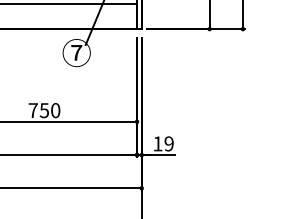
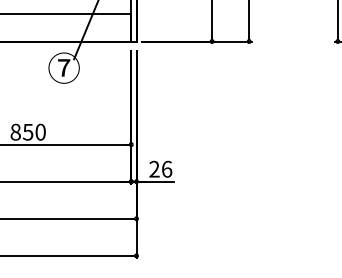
text: (33, 109) -> (15, 131), 750 -> 850
text: (163, 143) -> (160, 168), 19 -> 26

